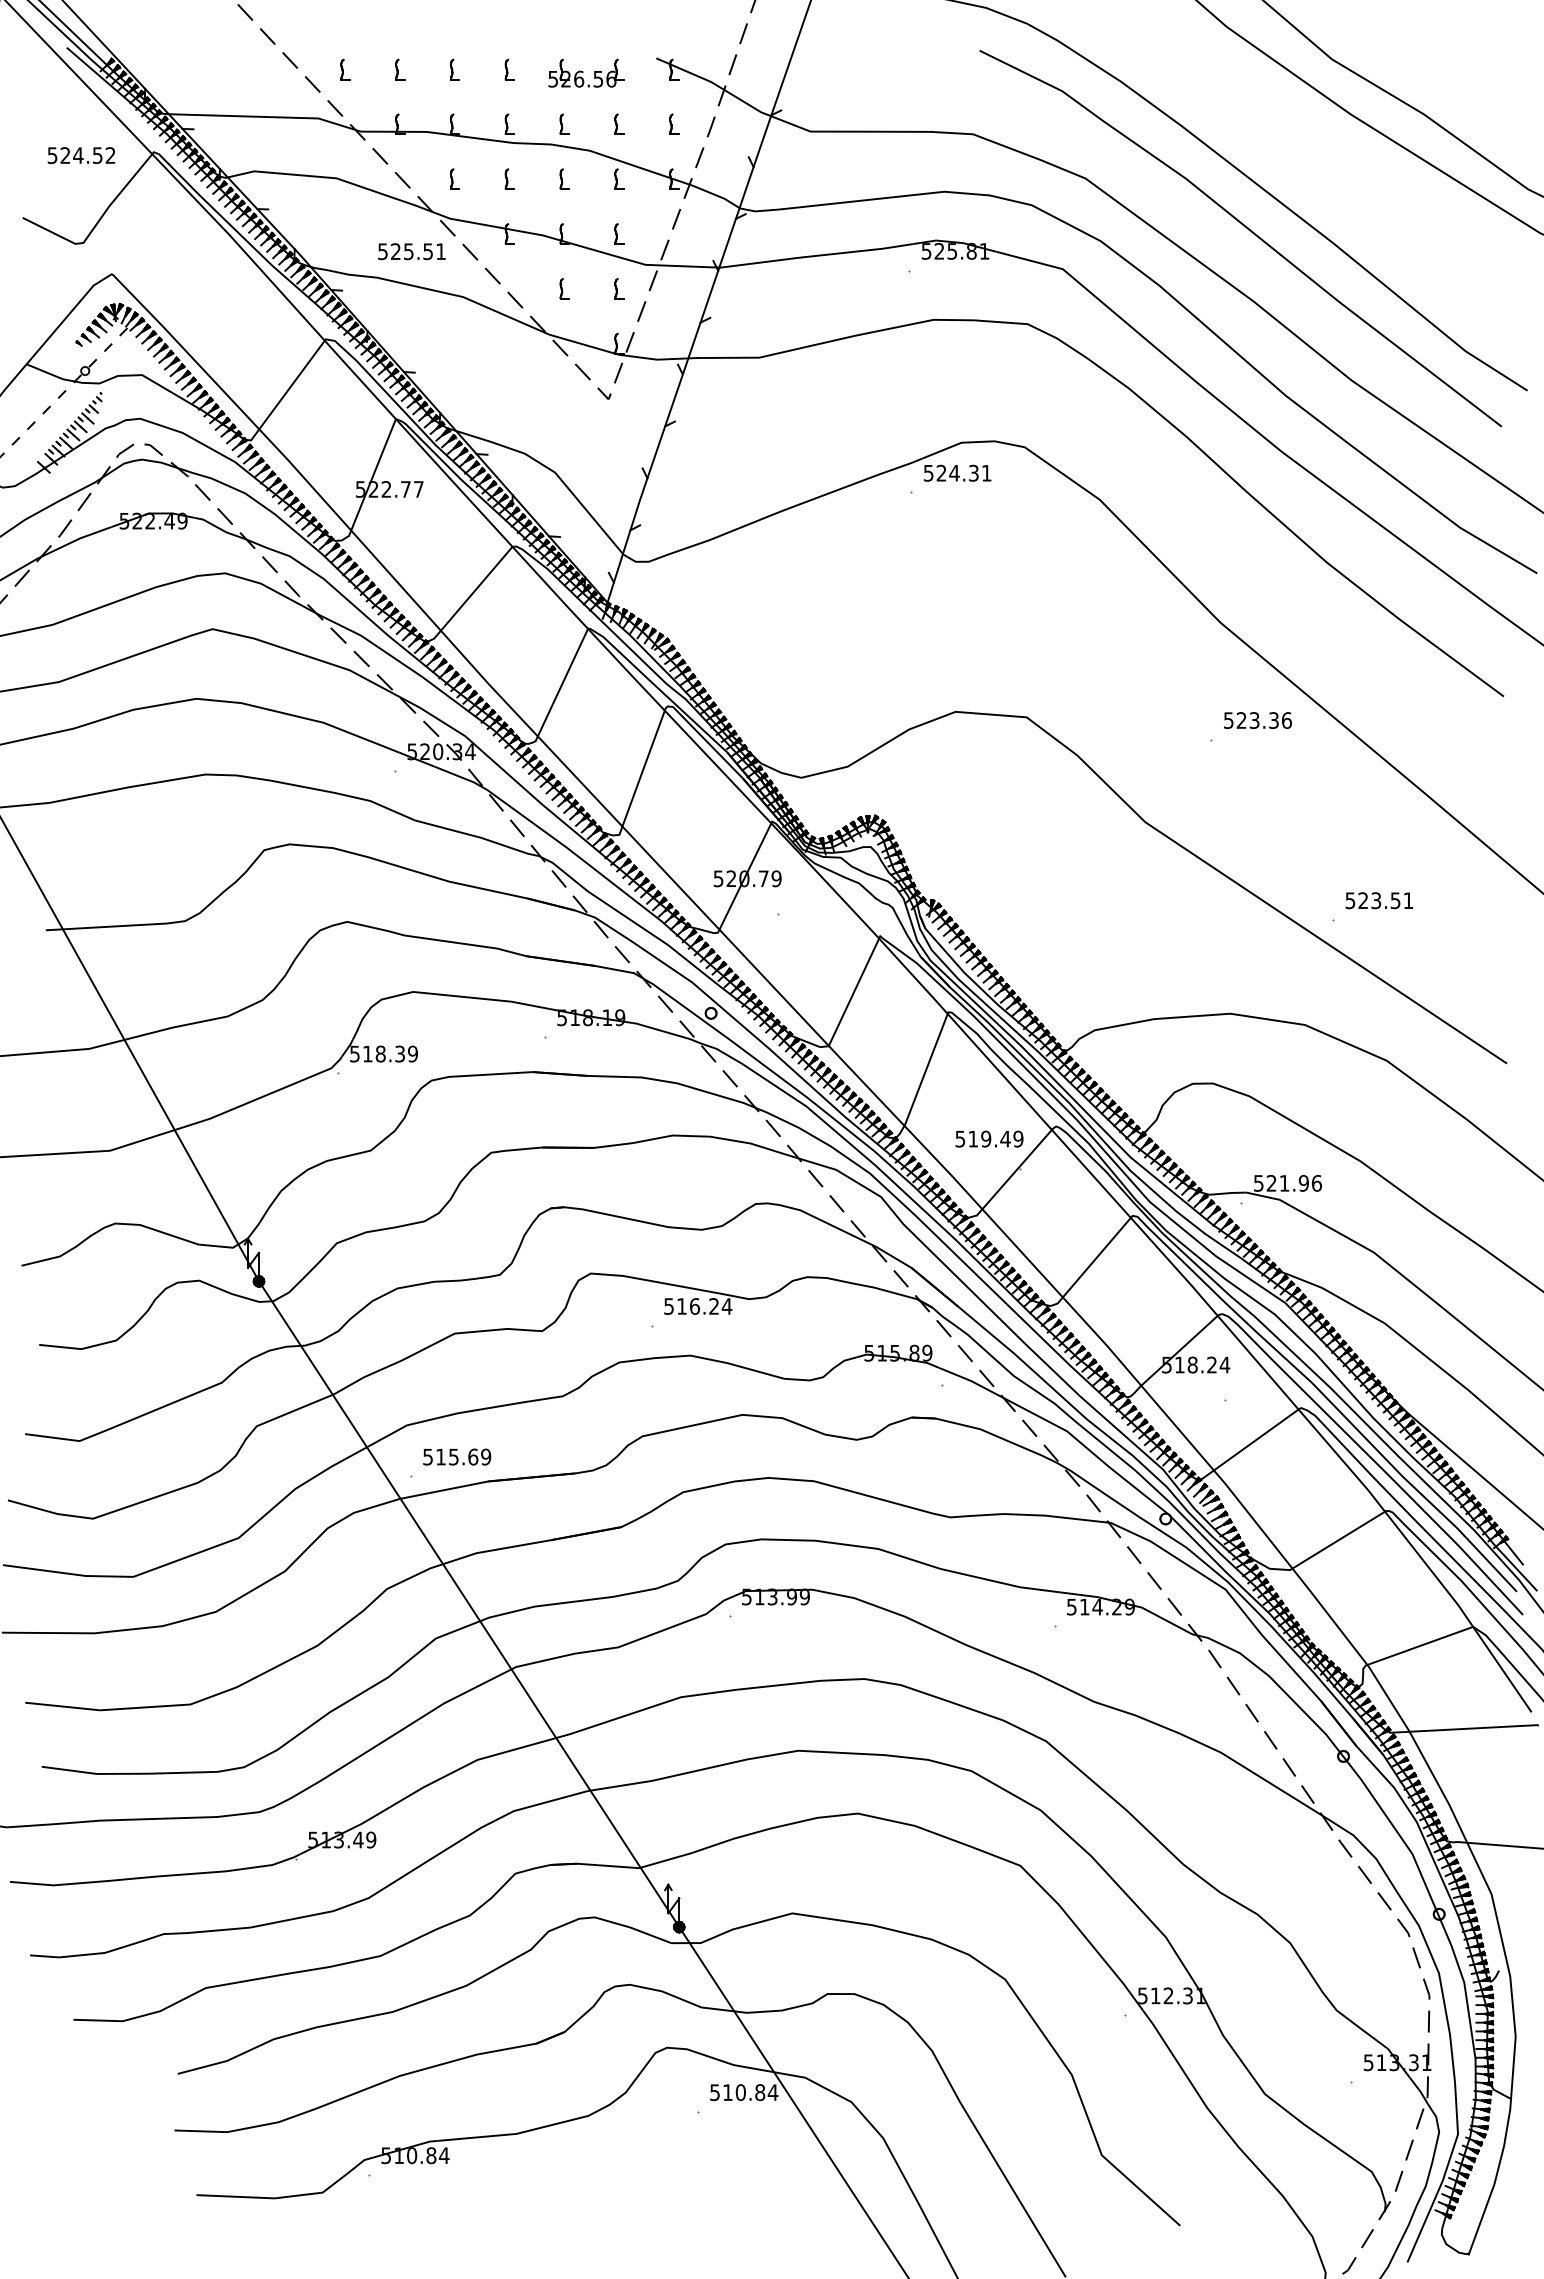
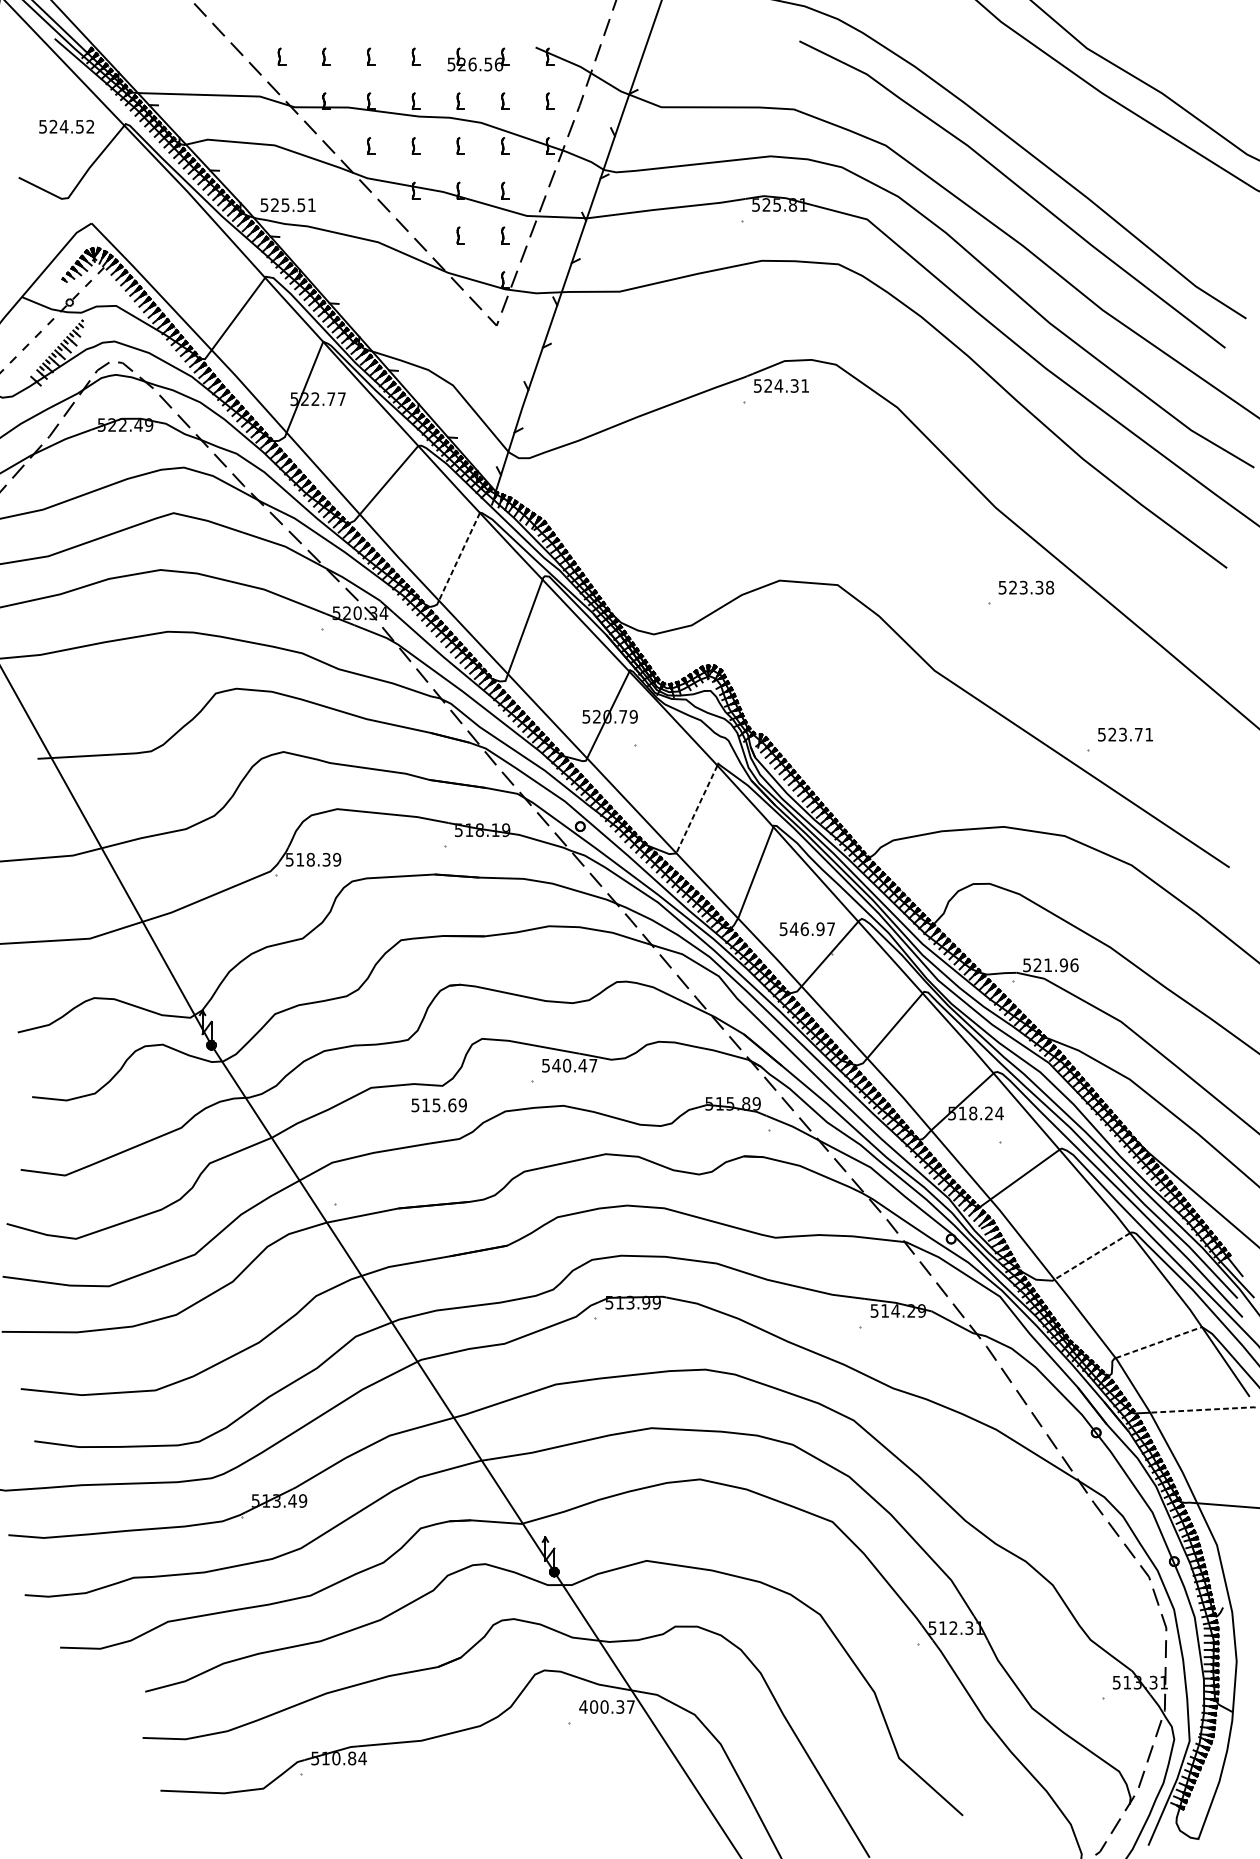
text: (411, 251) -> (287, 205), moved
line: (562, 683) -> (459, 557), solid -> dashed
text: (1286, 720) -> (1049, 587), 523.36 -> 523.38
text: (1395, 900) -> (1138, 734), 523.51 -> 523.71
line: (853, 992) -> (696, 809), solid -> dashed
text: (995, 1138) -> (812, 928), 519.49 -> 546.97
text: (704, 1306) -> (574, 1065), 516.24 -> 540.47
text: (457, 1456) -> (439, 1104), moved
line: (1338, 1540) -> (1092, 1256), solid -> dashed
line: (1420, 1645) -> (1159, 1342), solid -> dashed
line: (1474, 1728) -> (1203, 1410), solid -> dashed
text: (743, 2092) -> (606, 1706), 510.84 -> 400.37

